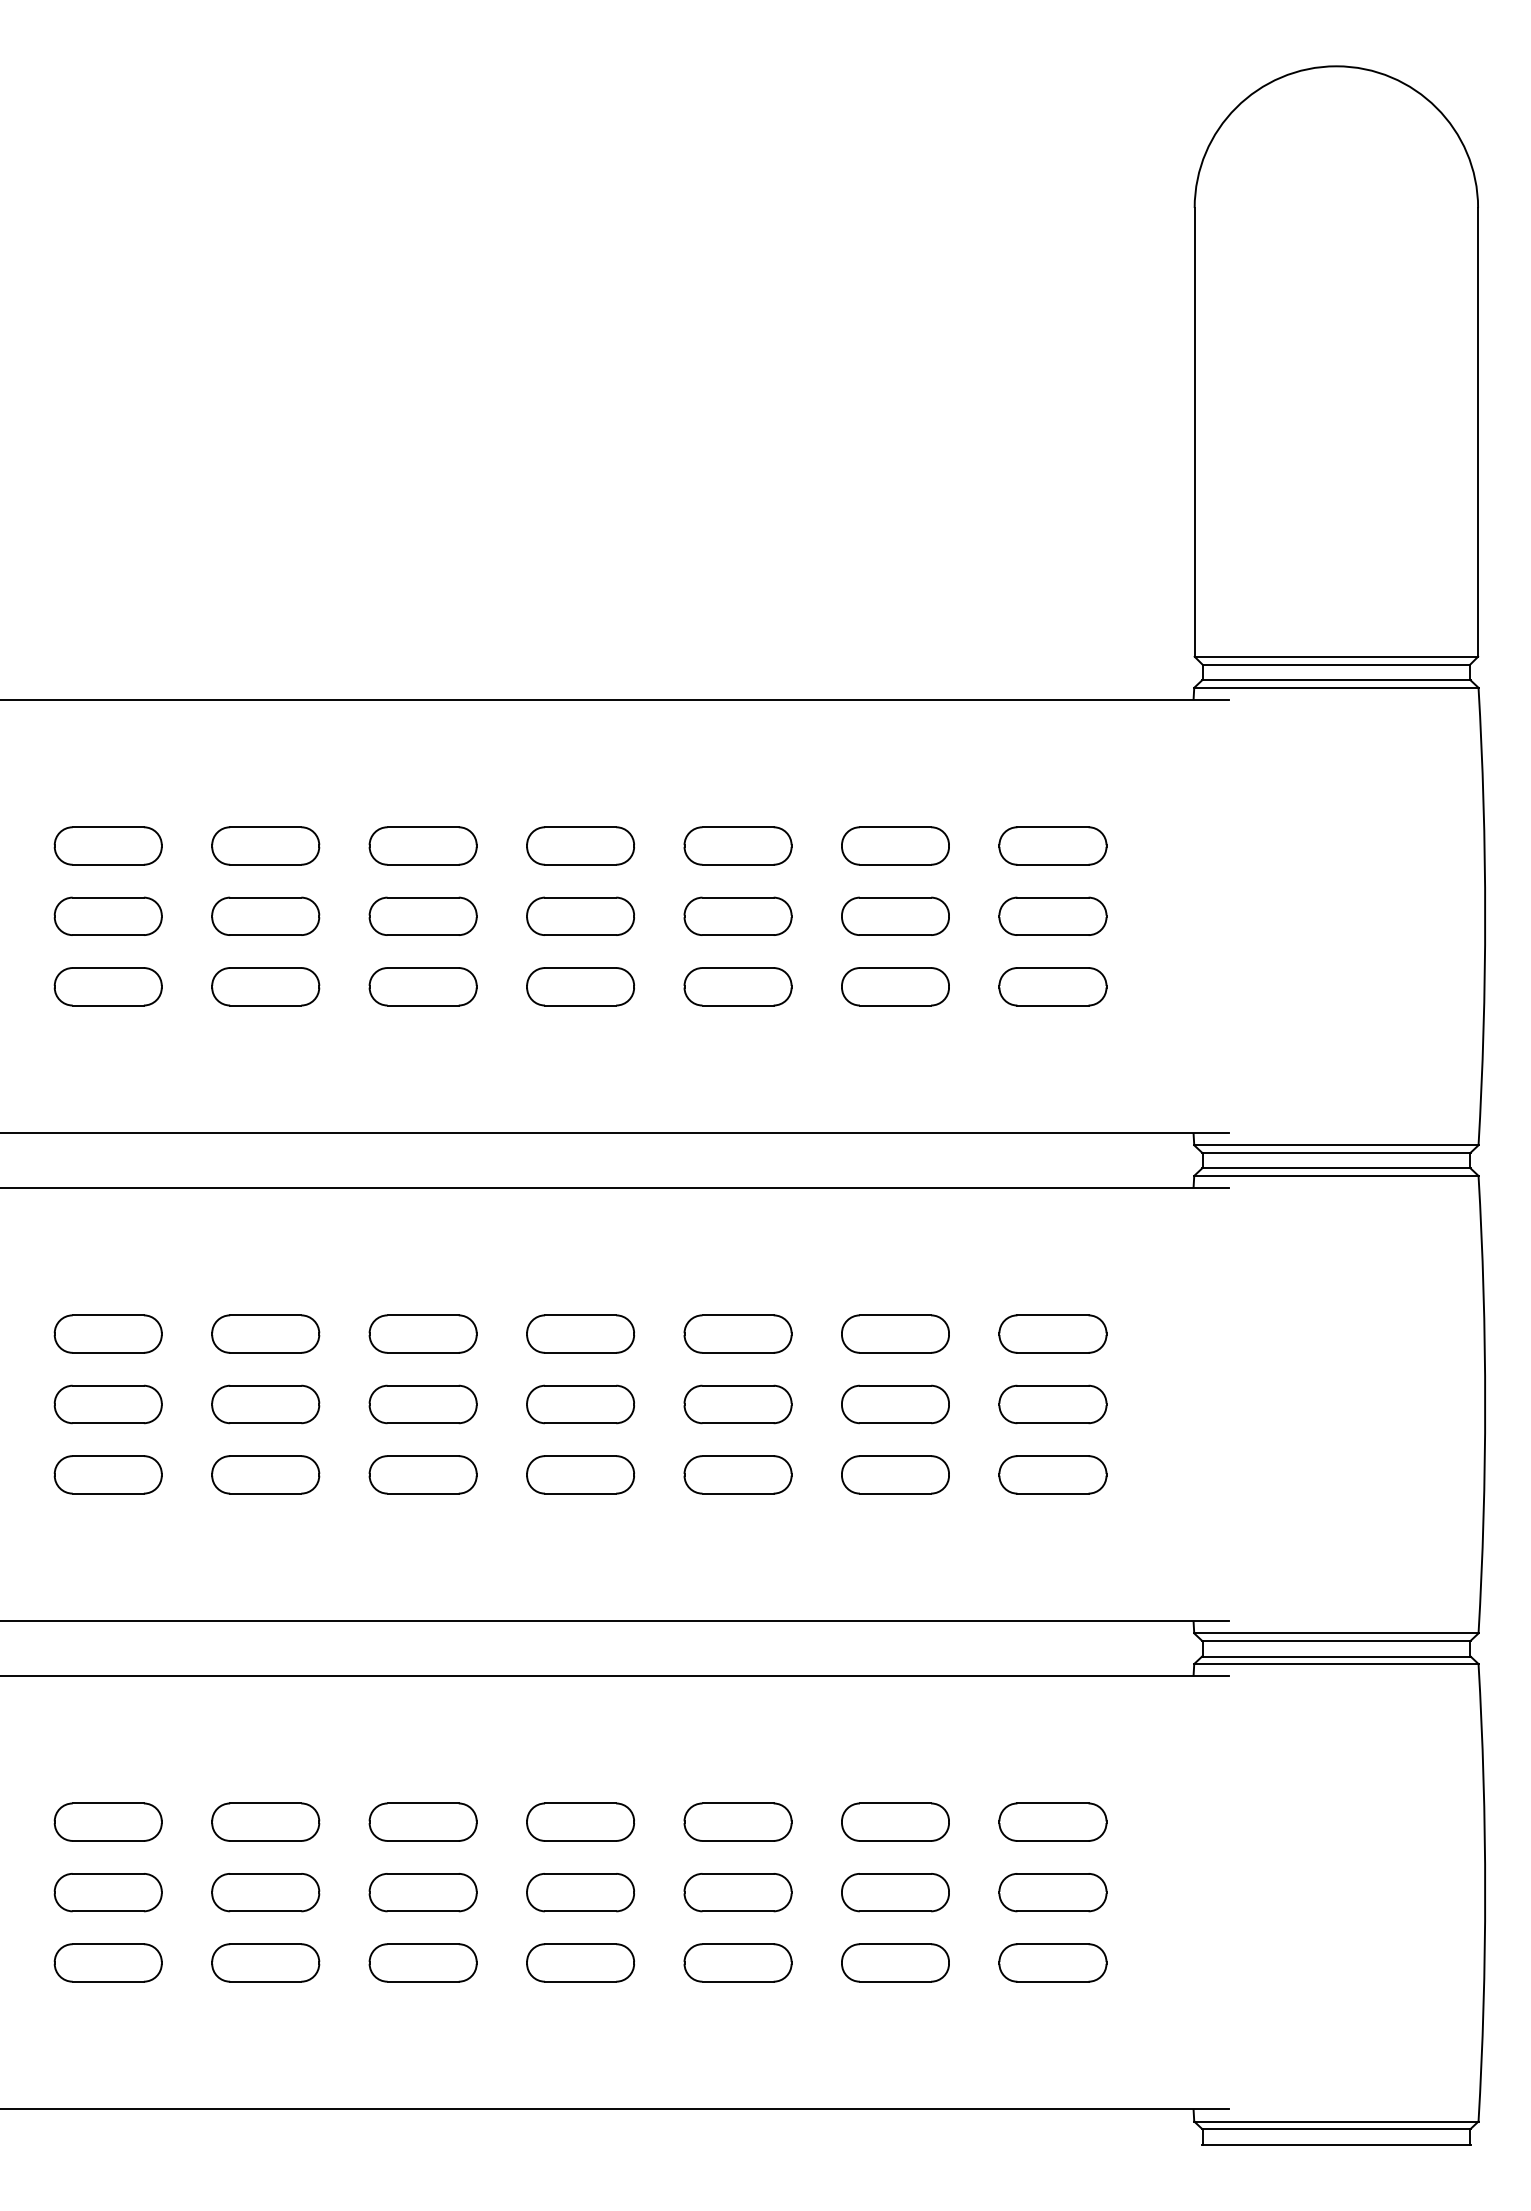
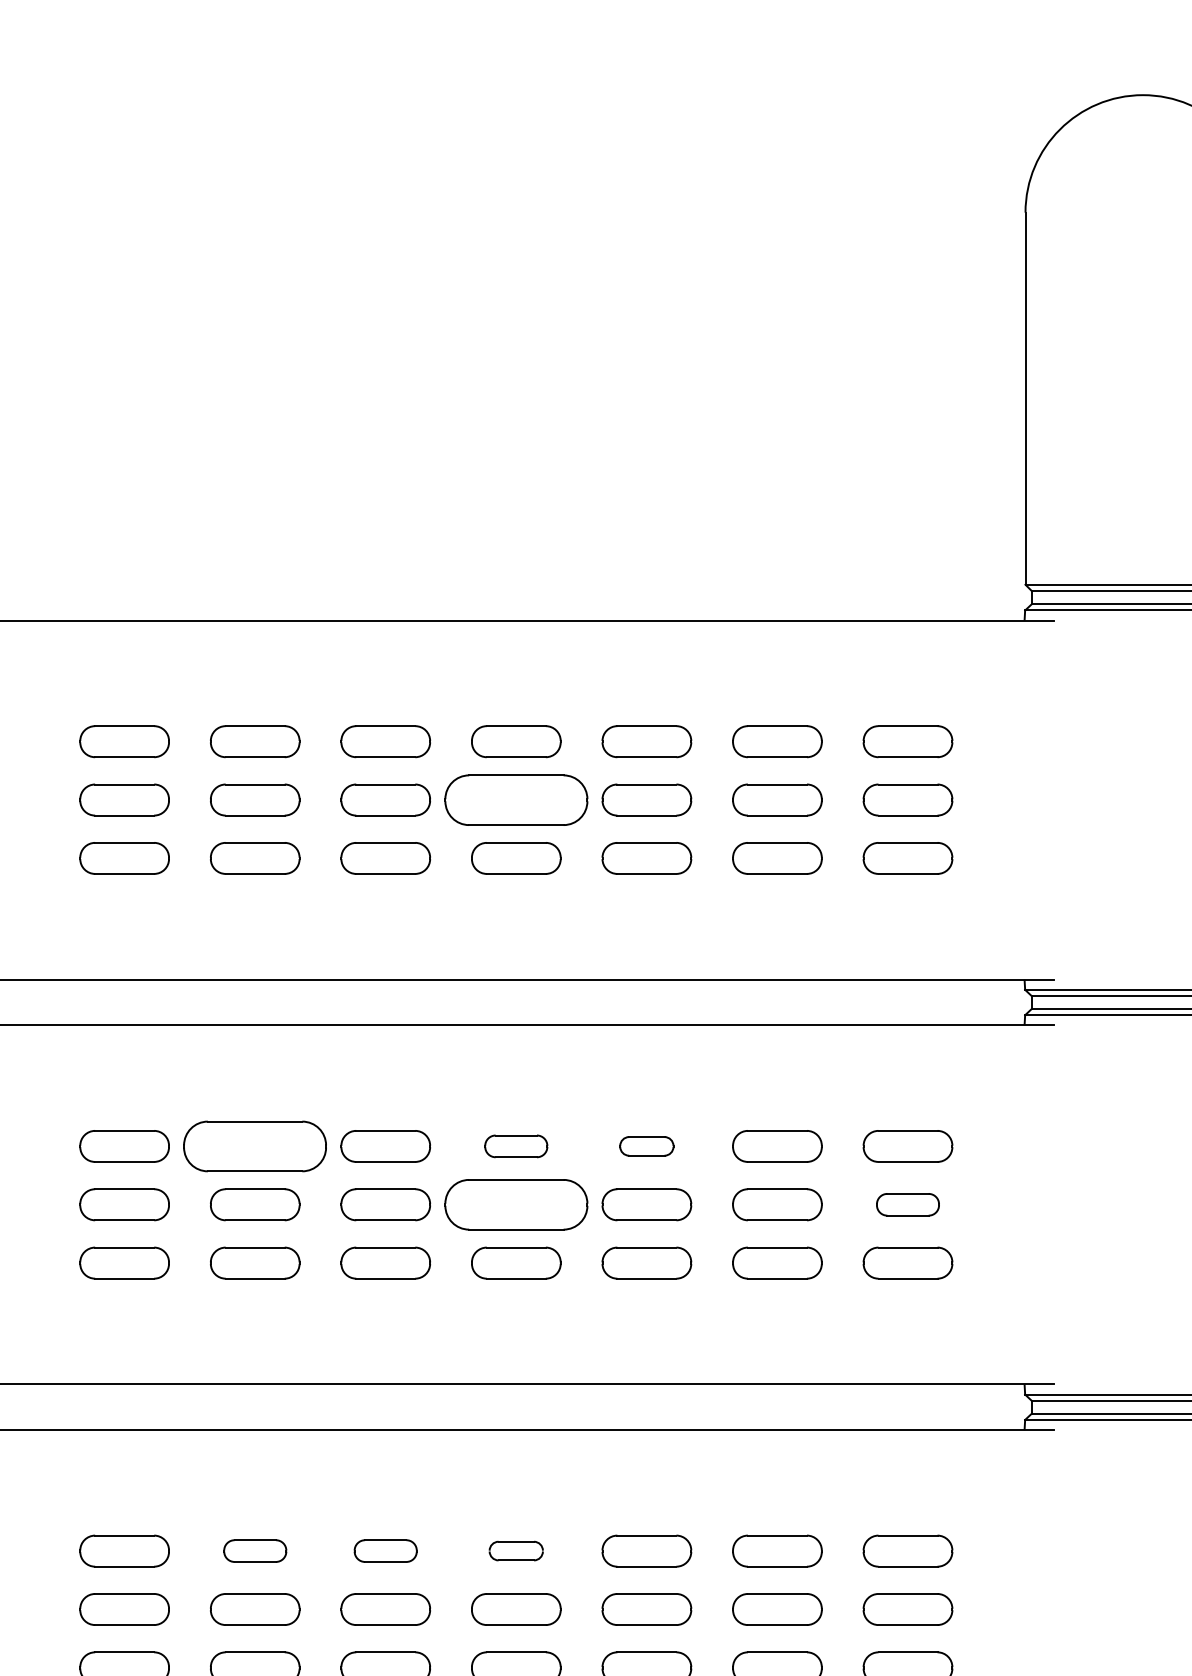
part: (580, 915) -> (516, 799), size x1.6
part: (265, 1333) -> (255, 1145), size x1.6
part: (580, 1333) -> (516, 1145), size x0.7
part: (737, 1333) -> (646, 1145), size x0.6
part: (580, 1404) -> (516, 1204), size x1.6
part: (1052, 1404) -> (907, 1204), size x0.7
part: (265, 1821) -> (255, 1550), size x0.7
part: (422, 1821) -> (385, 1550), size x0.7
part: (580, 1821) -> (516, 1550), size x0.6

